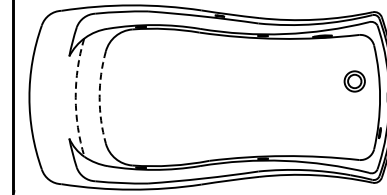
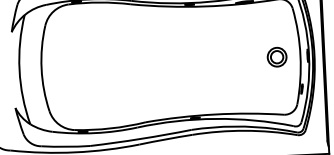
part: (354, 81) -> (276, 57), moved
arc: (75, 97) -> (19, 69), dashed -> solid
arc: (99, 97) -> (41, 68), dashed -> solid

